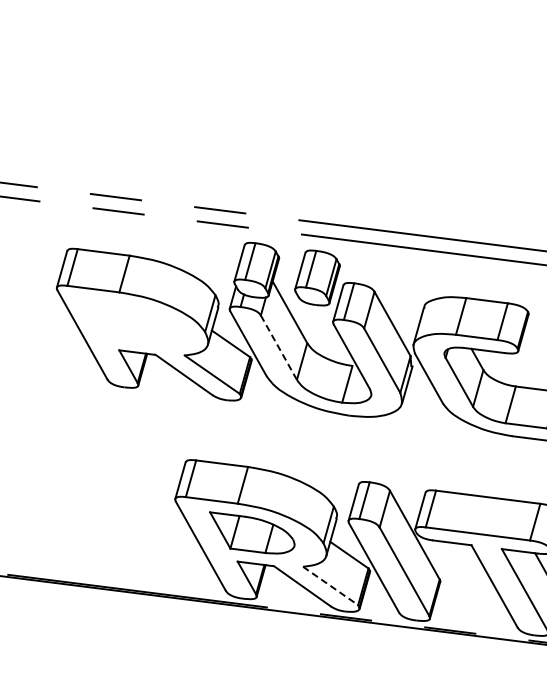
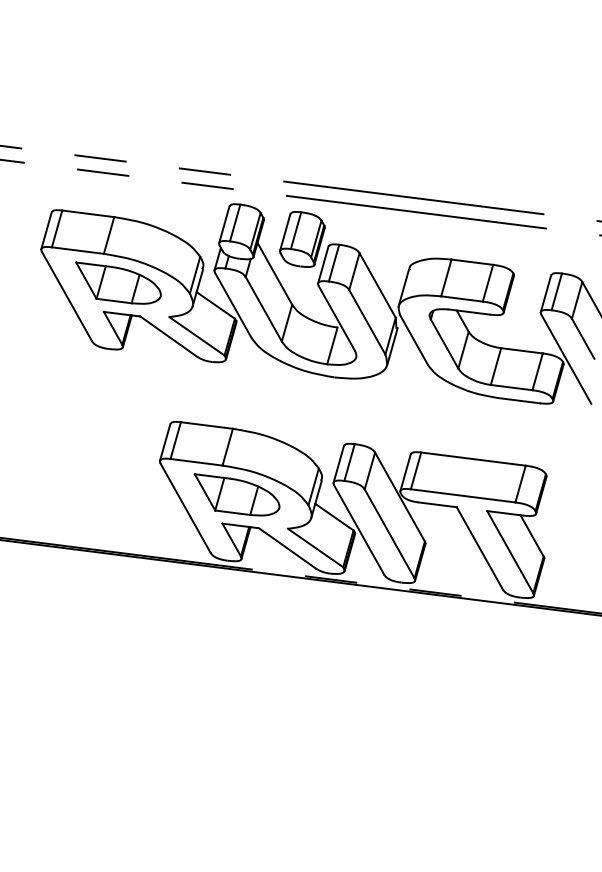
part: (133, 320) -> (118, 282), added
line: (278, 347) -> (263, 309), dashed -> solid
line: (330, 586) -> (315, 548), dashed -> solid

